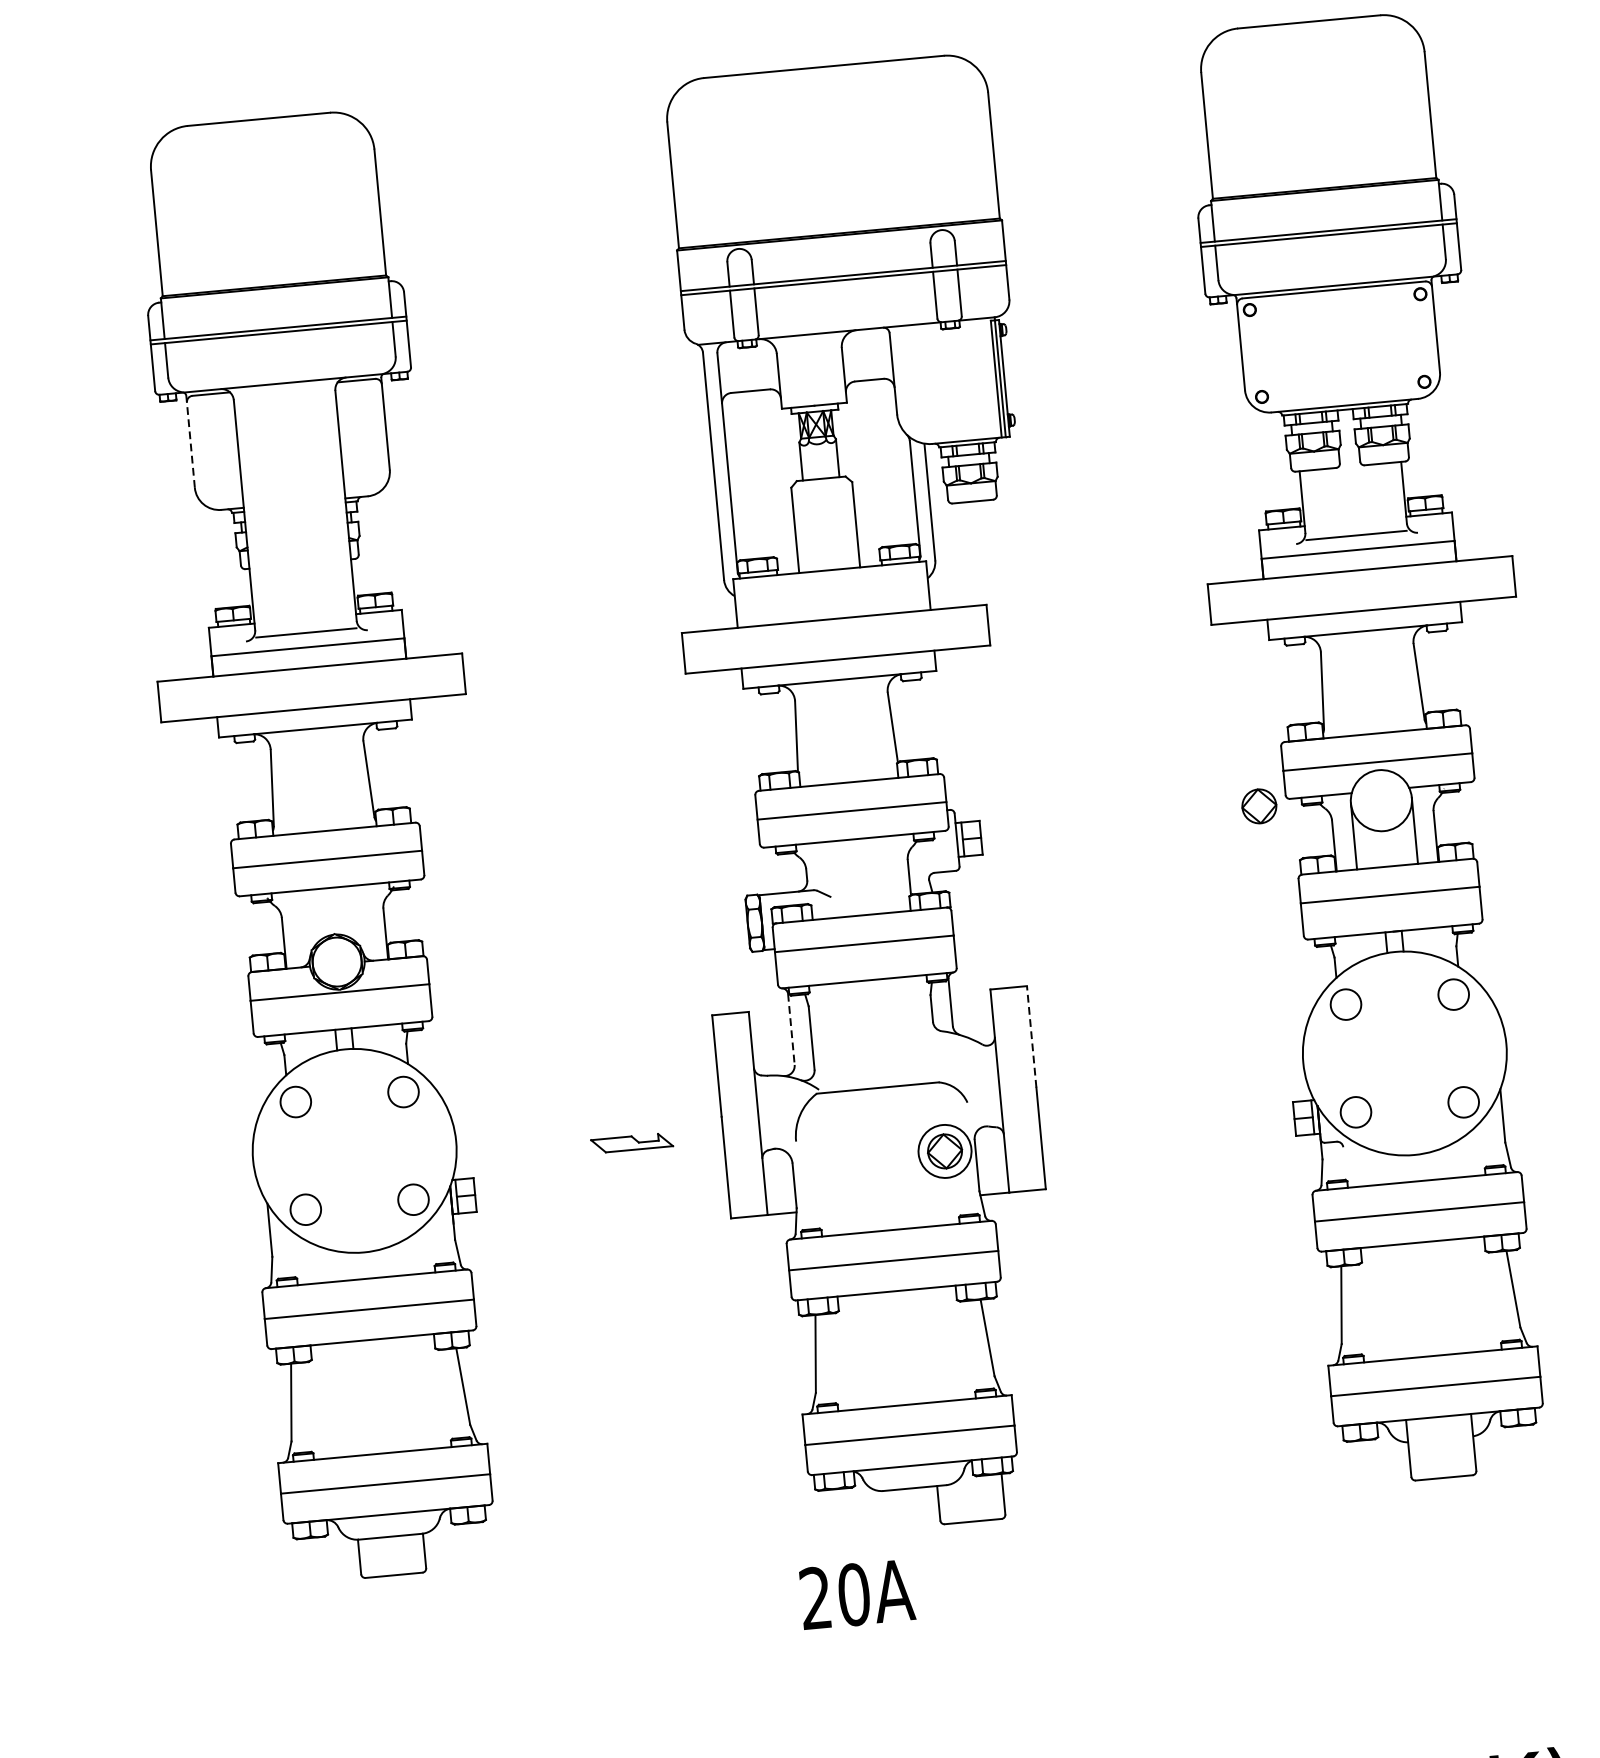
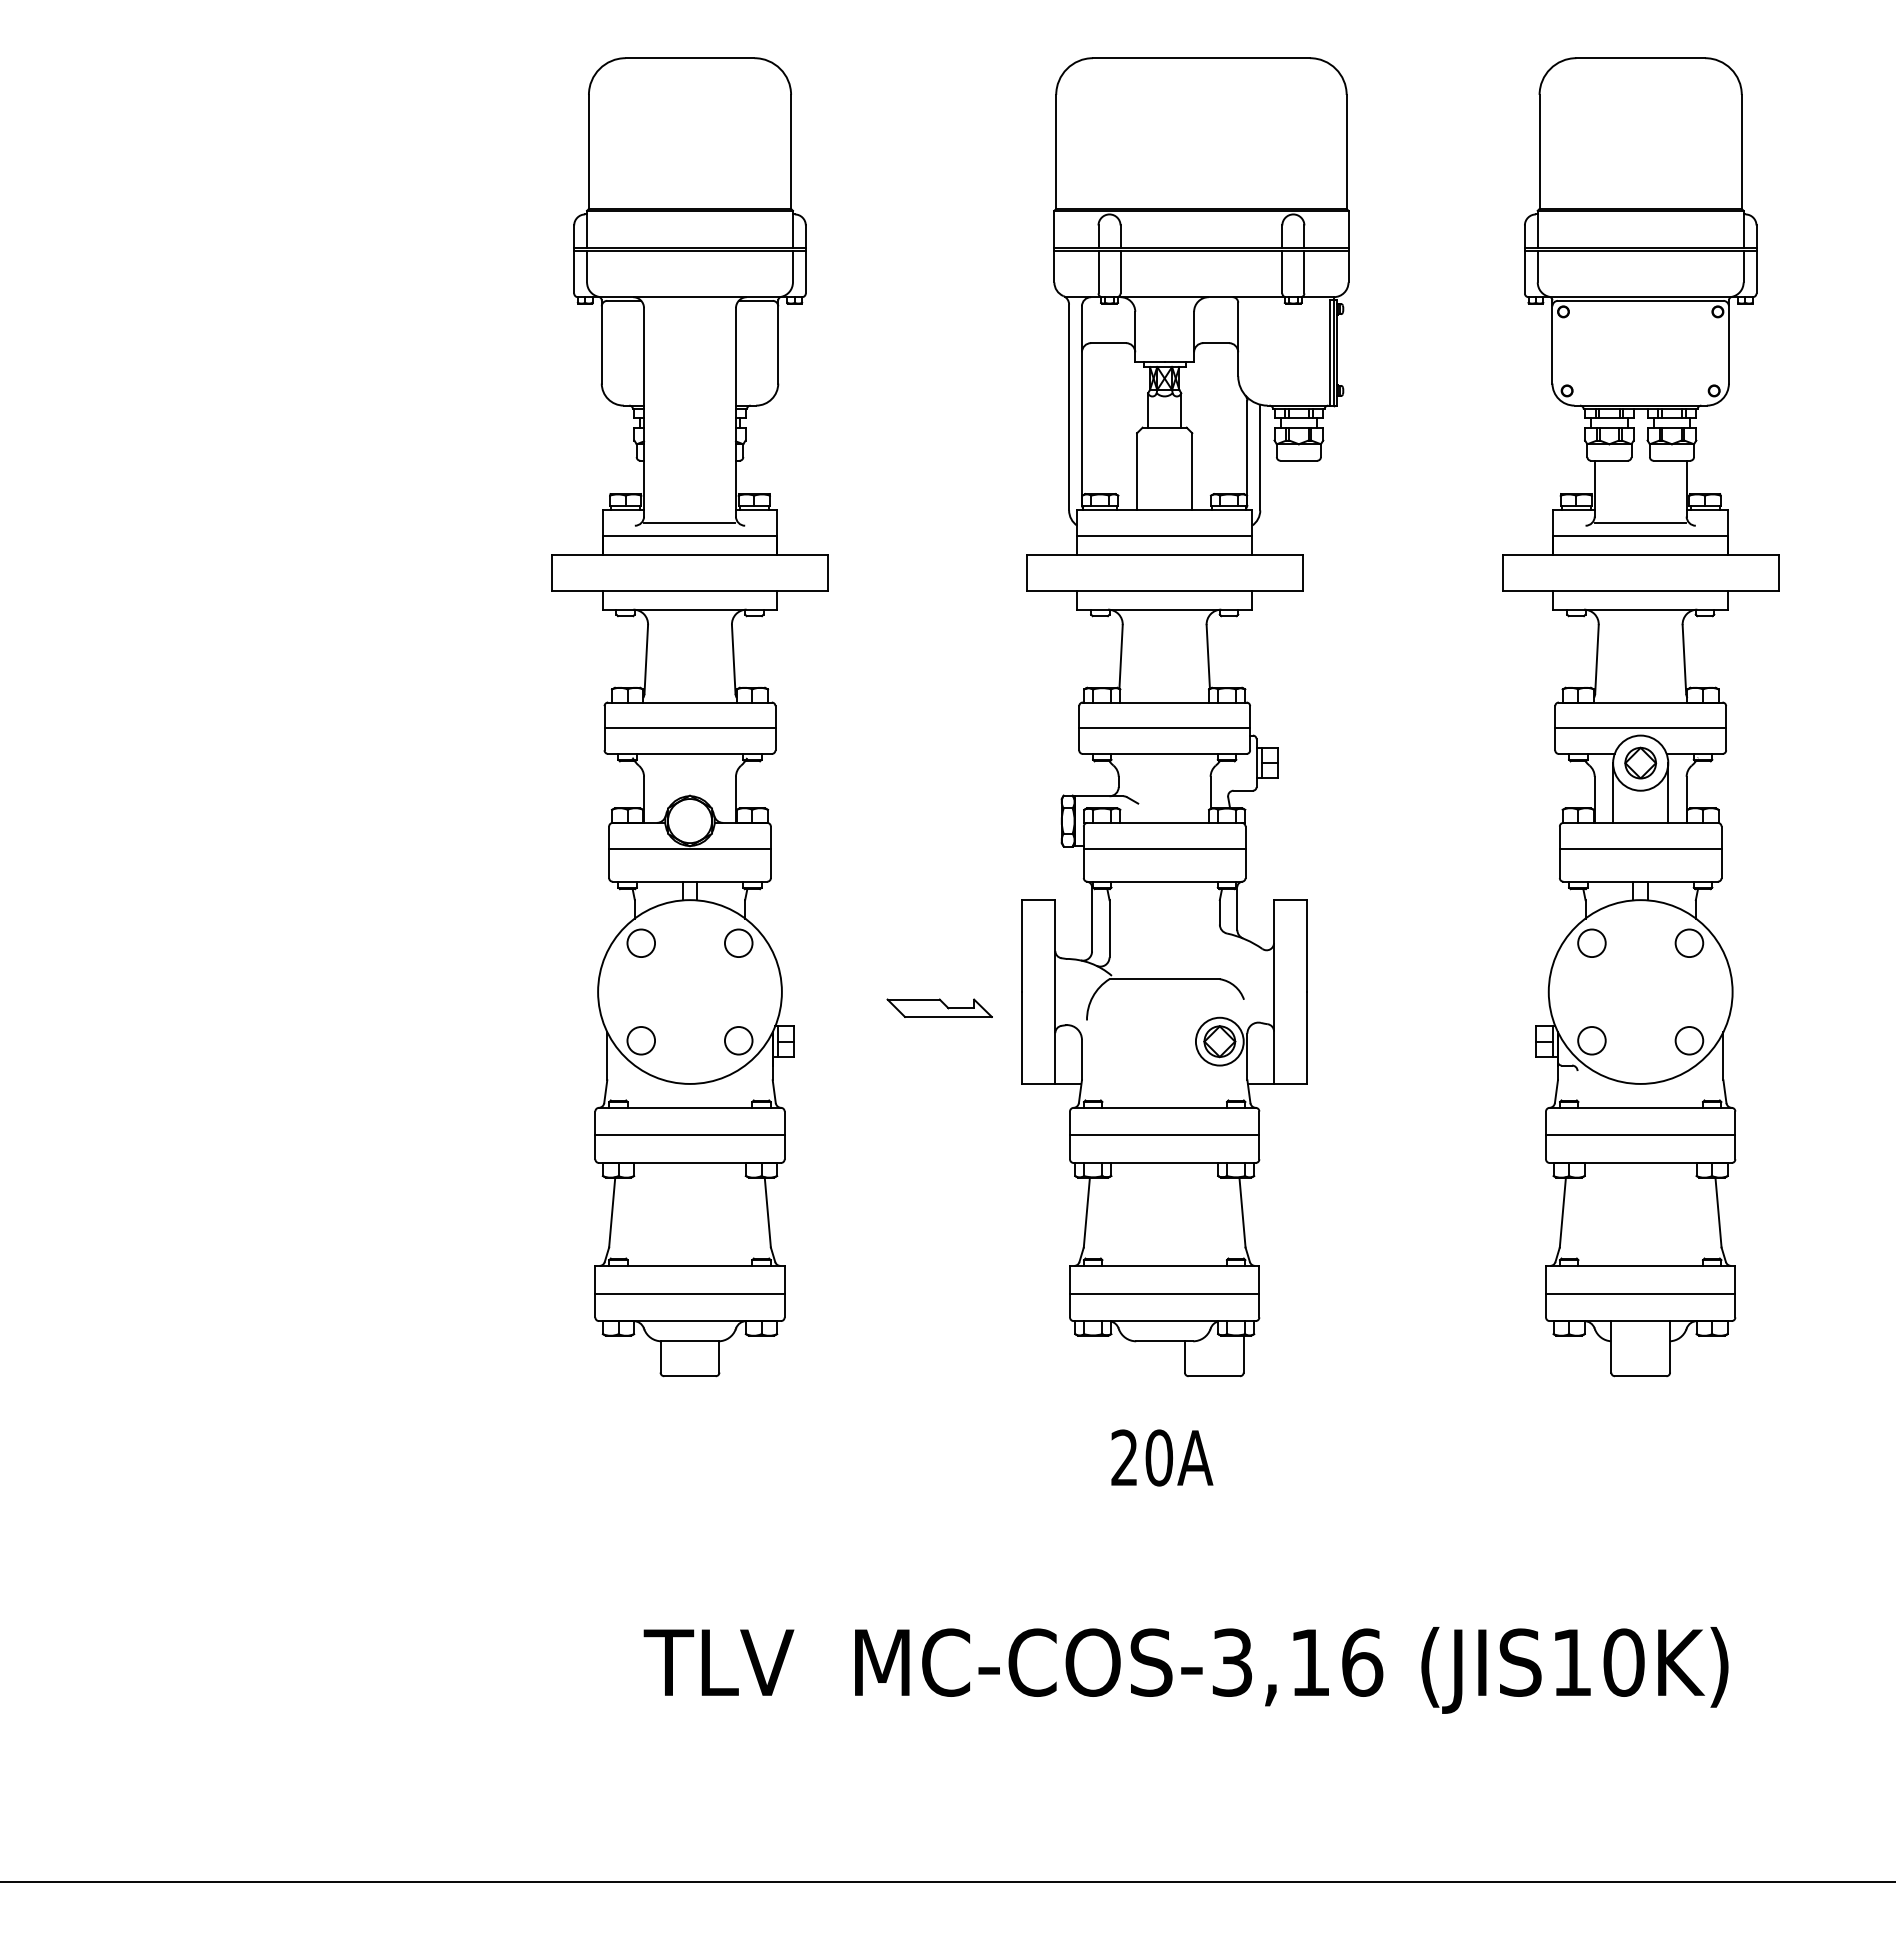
line: (190, 442) -> (601, 342), dashed -> solid
line: (832, 599) -> (1164, 536), added
part: (1259, 805) -> (1640, 762), moved
line: (791, 1029) -> (1092, 919), dashed -> solid
line: (1032, 1037) -> (1307, 946), dashed -> solid
part: (631, 1142) -> (939, 1007), size x1.43
text: (857, 1593) -> (1162, 1457), moved

